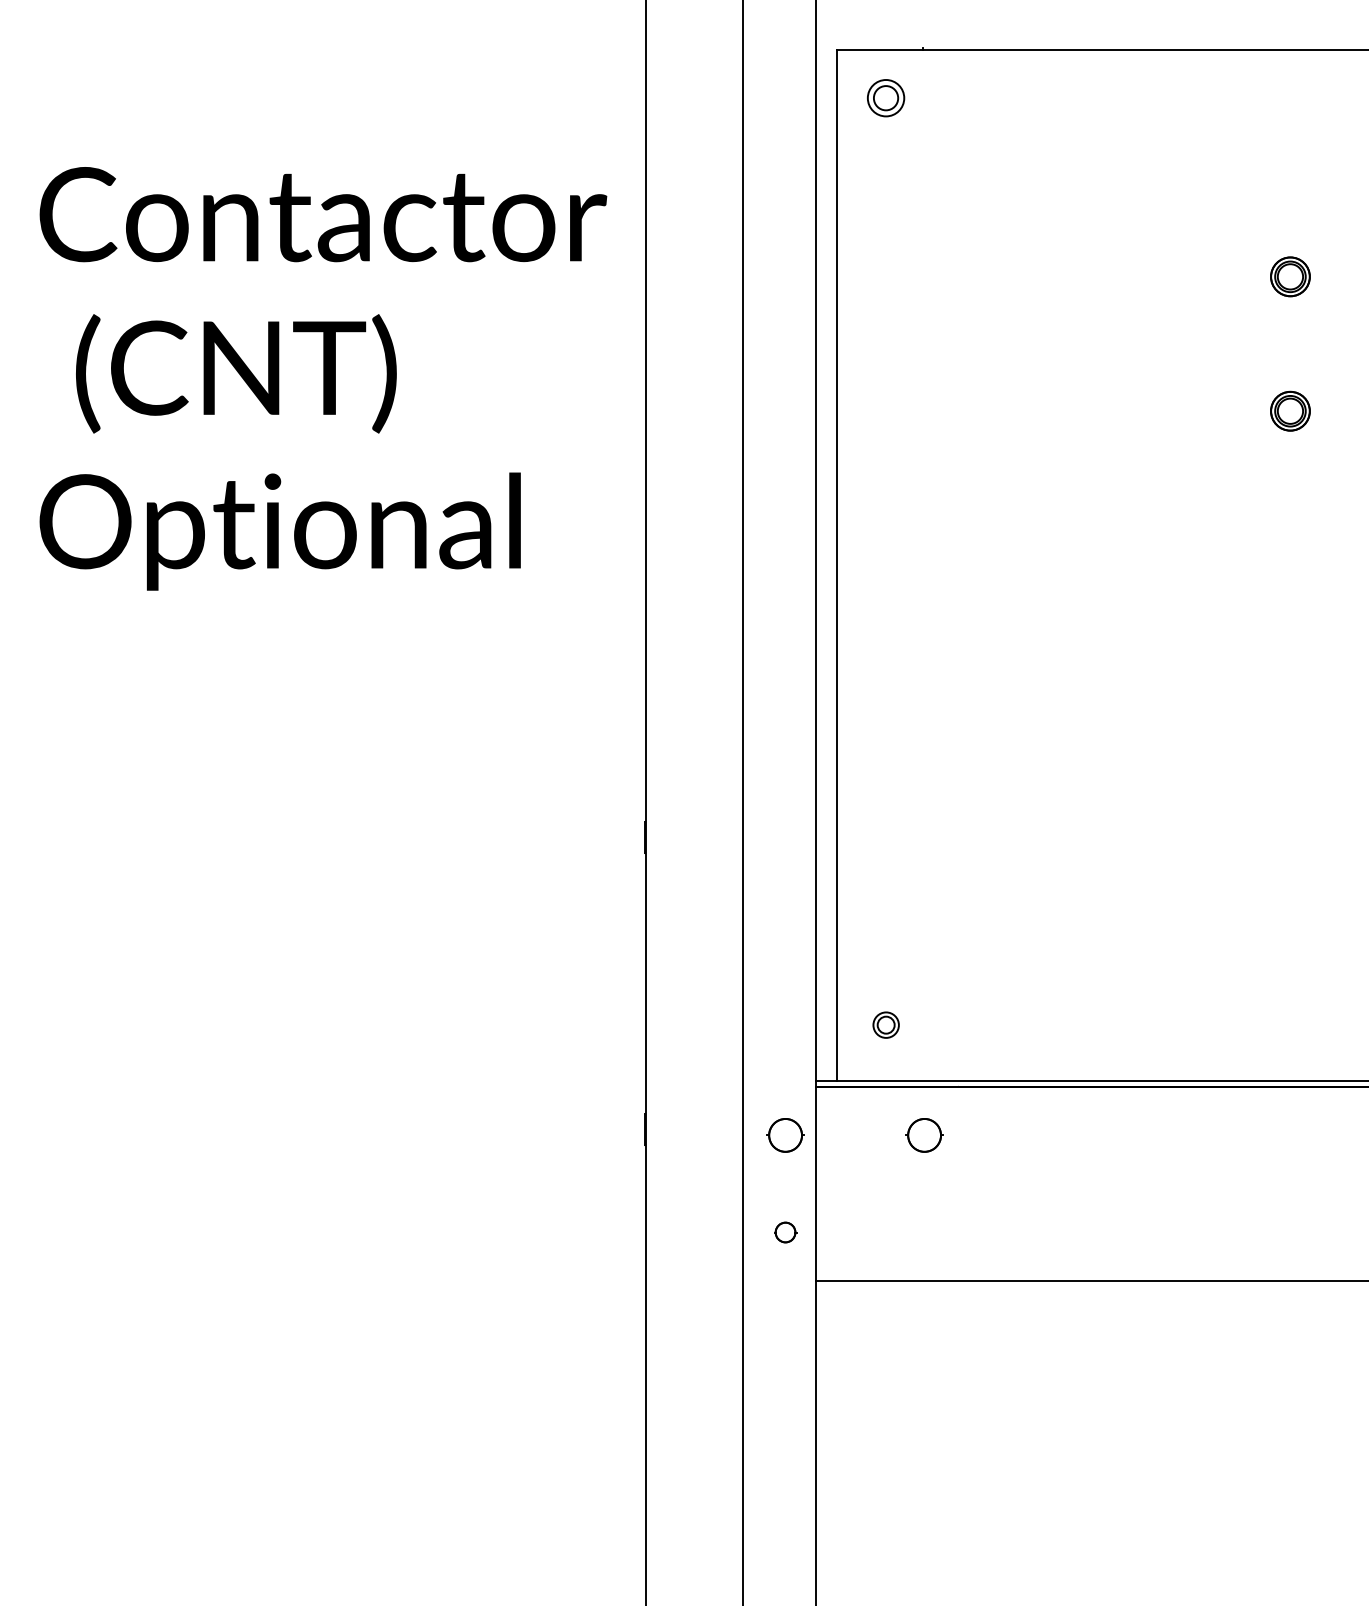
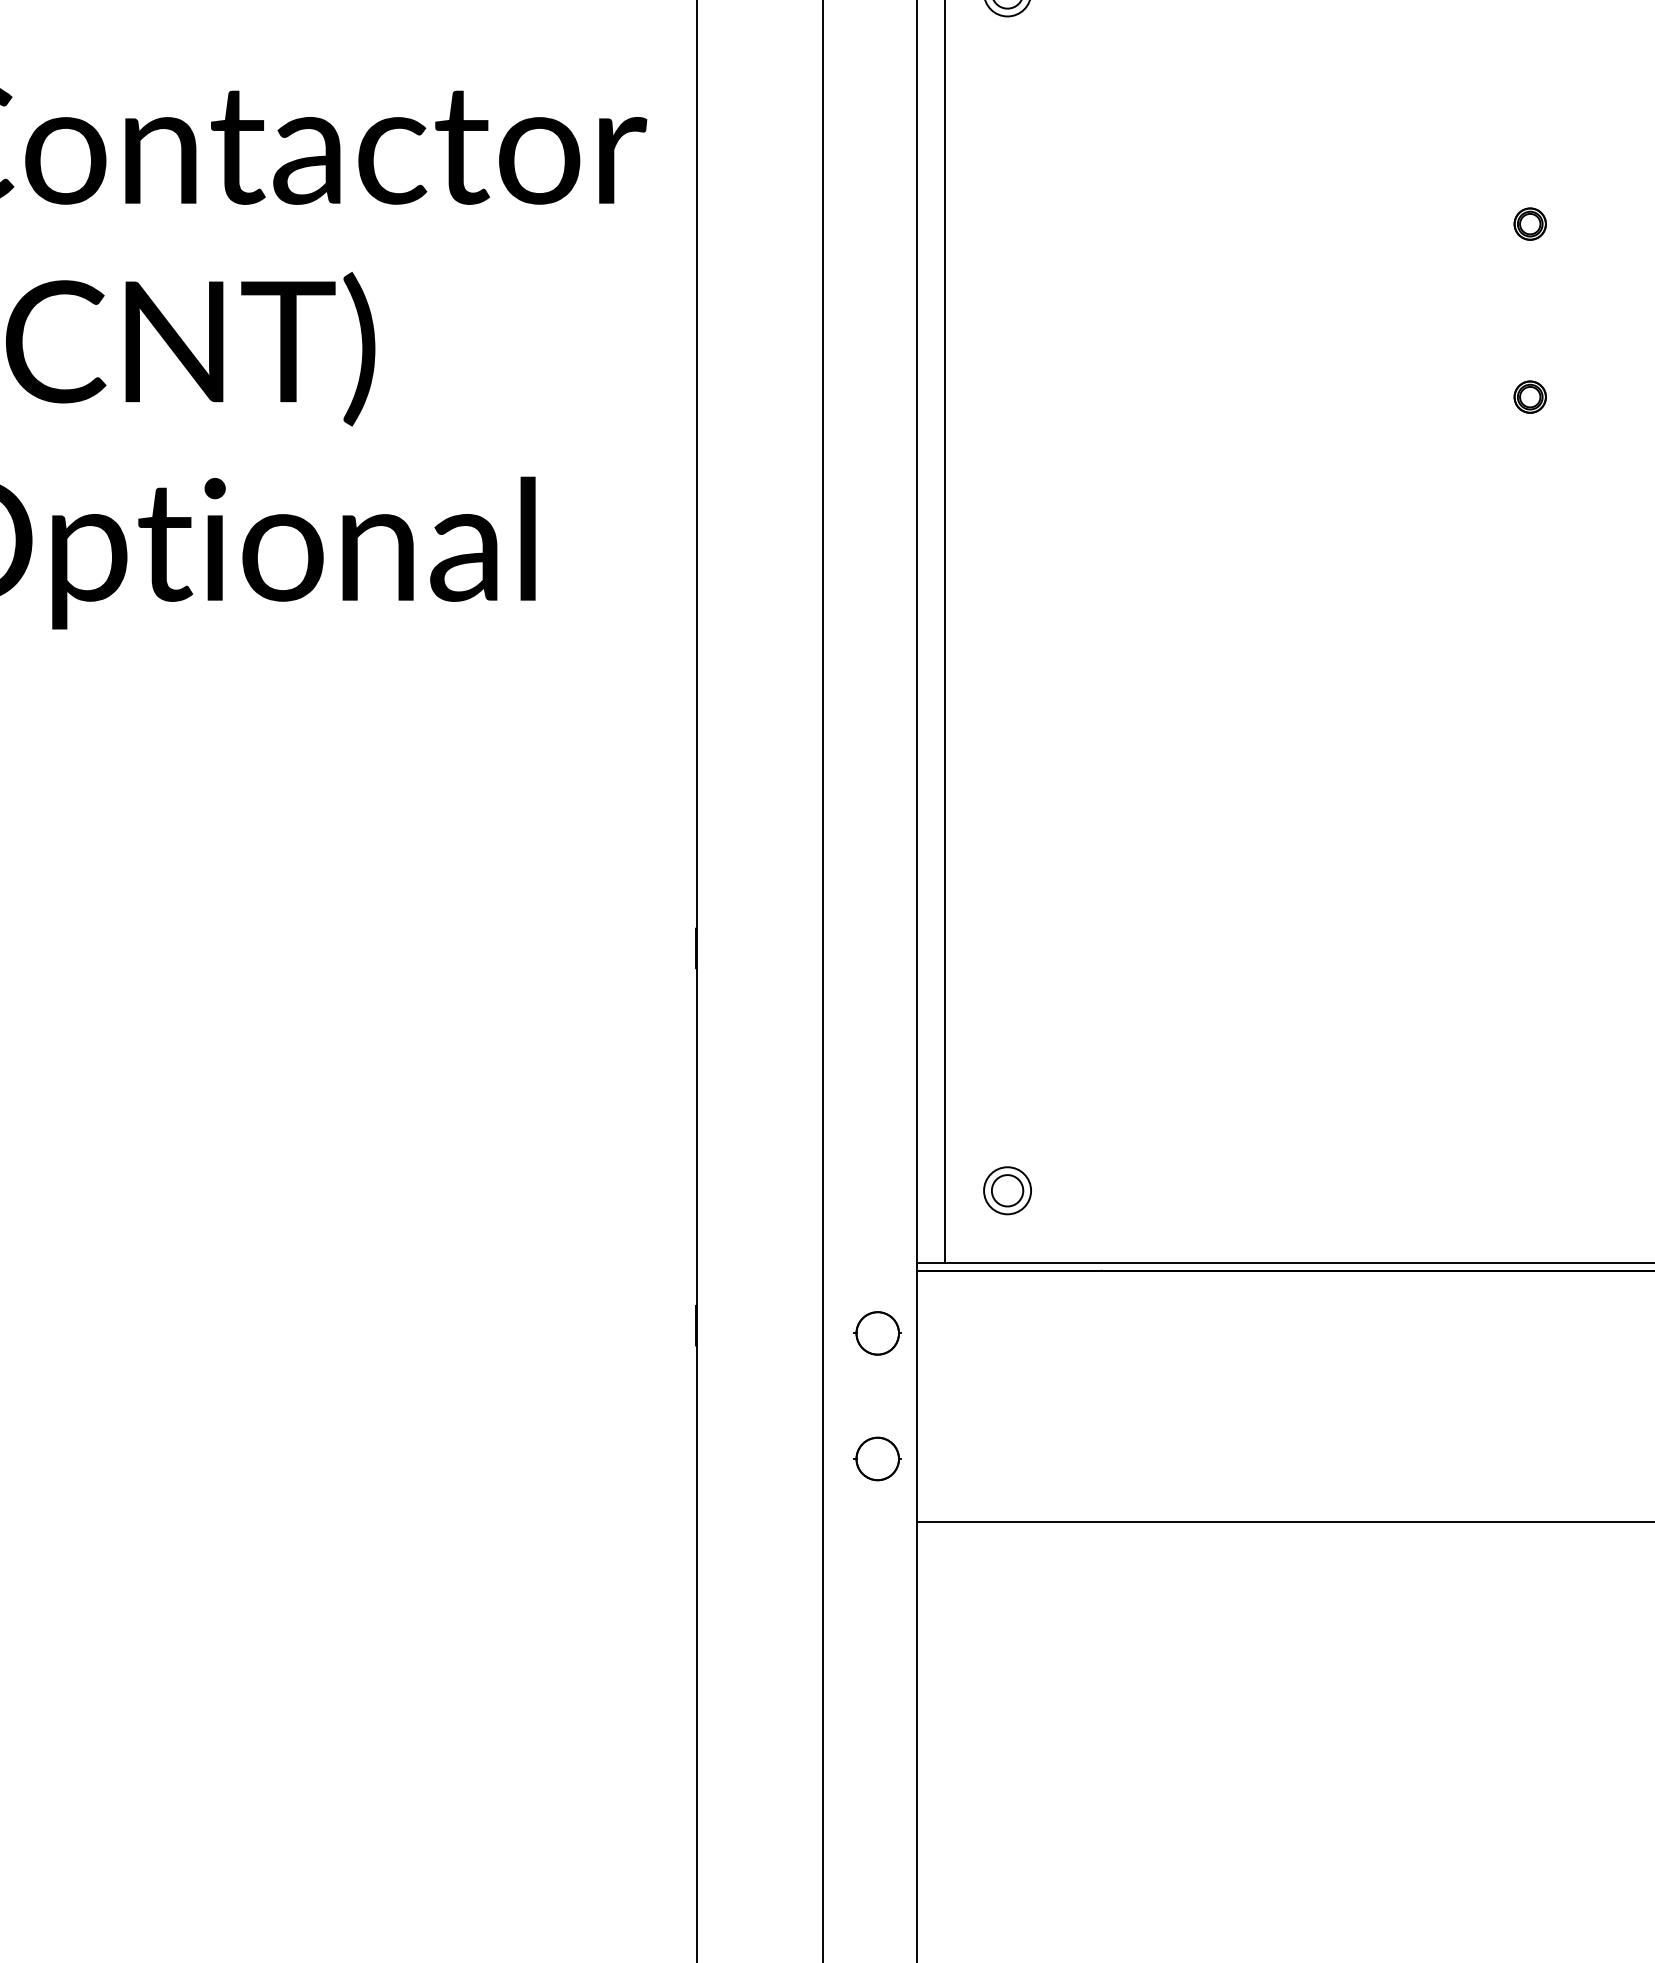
part: (1290, 277) -> (1530, 224), size x0.62
part: (1290, 410) -> (1530, 396), size x0.62
part: (886, 1025) -> (1008, 1191), size x1.43
part: (924, 1135) -> (1057, 1333), removed
part: (785, 1232) -> (877, 1458), size x1.67

